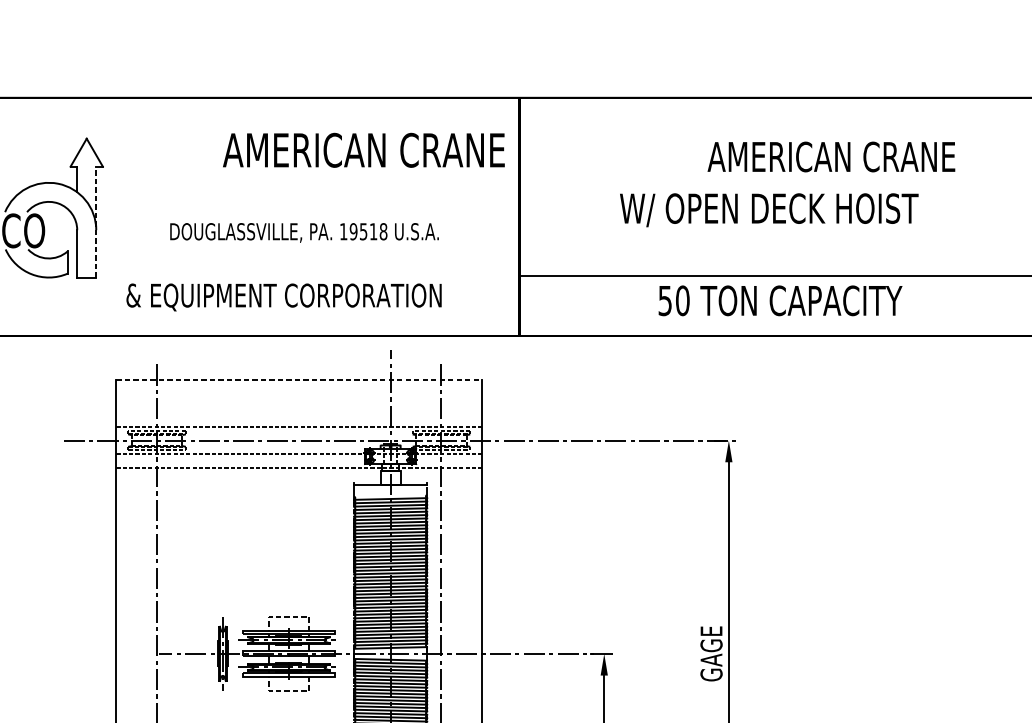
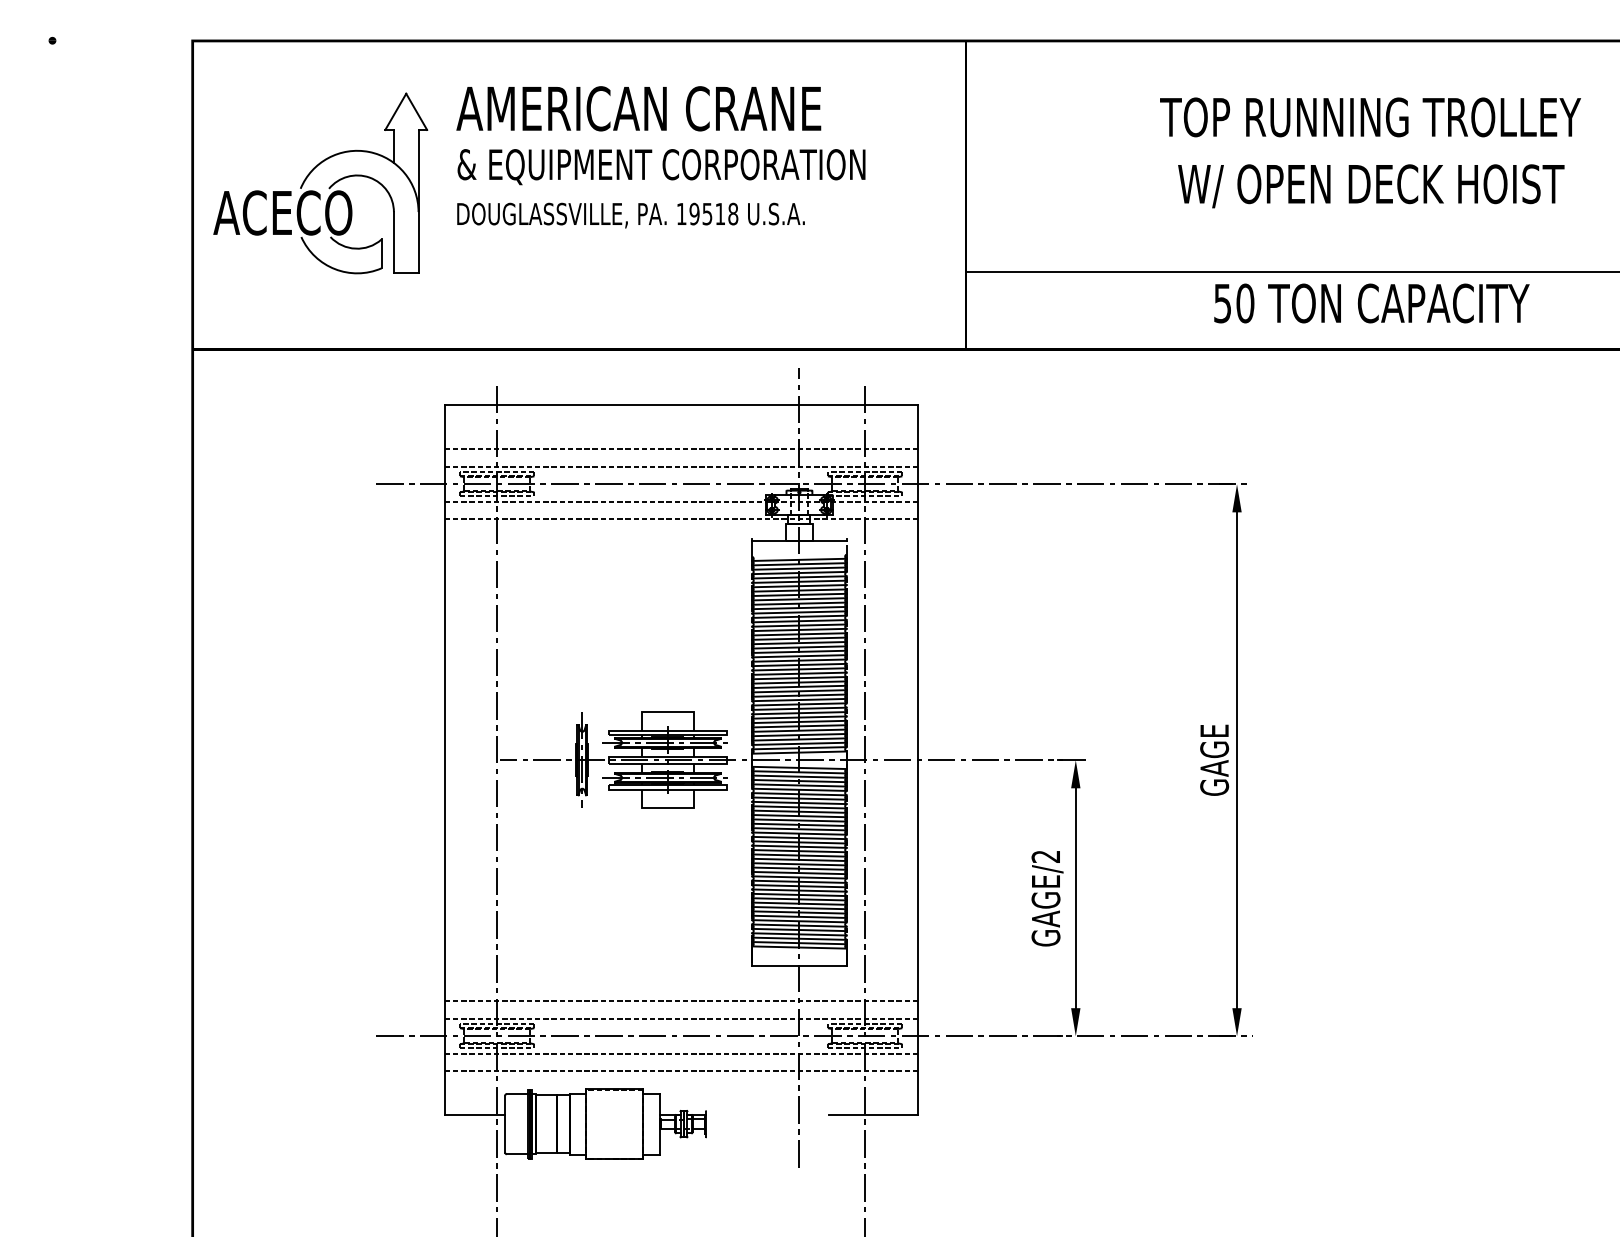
text: (363, 150) -> (638, 108), moved
text: (832, 157) -> (1370, 117), AMERICAN CRANE -> TOP RUNNING TROLLEY
text: (769, 210) -> (1371, 186), moved
line: (96, 222) -> (418, 201), dashed -> solid
text: (304, 232) -> (630, 215), moved
text: (284, 297) -> (661, 167), moved
text: (780, 300) -> (1371, 303), moved
line: (299, 379) -> (681, 405), dashed -> solid
line: (298, 413) -> (680, 449), added
line: (288, 616) -> (667, 712), dashed -> solid
line: (288, 691) -> (667, 808), dashed -> solid

